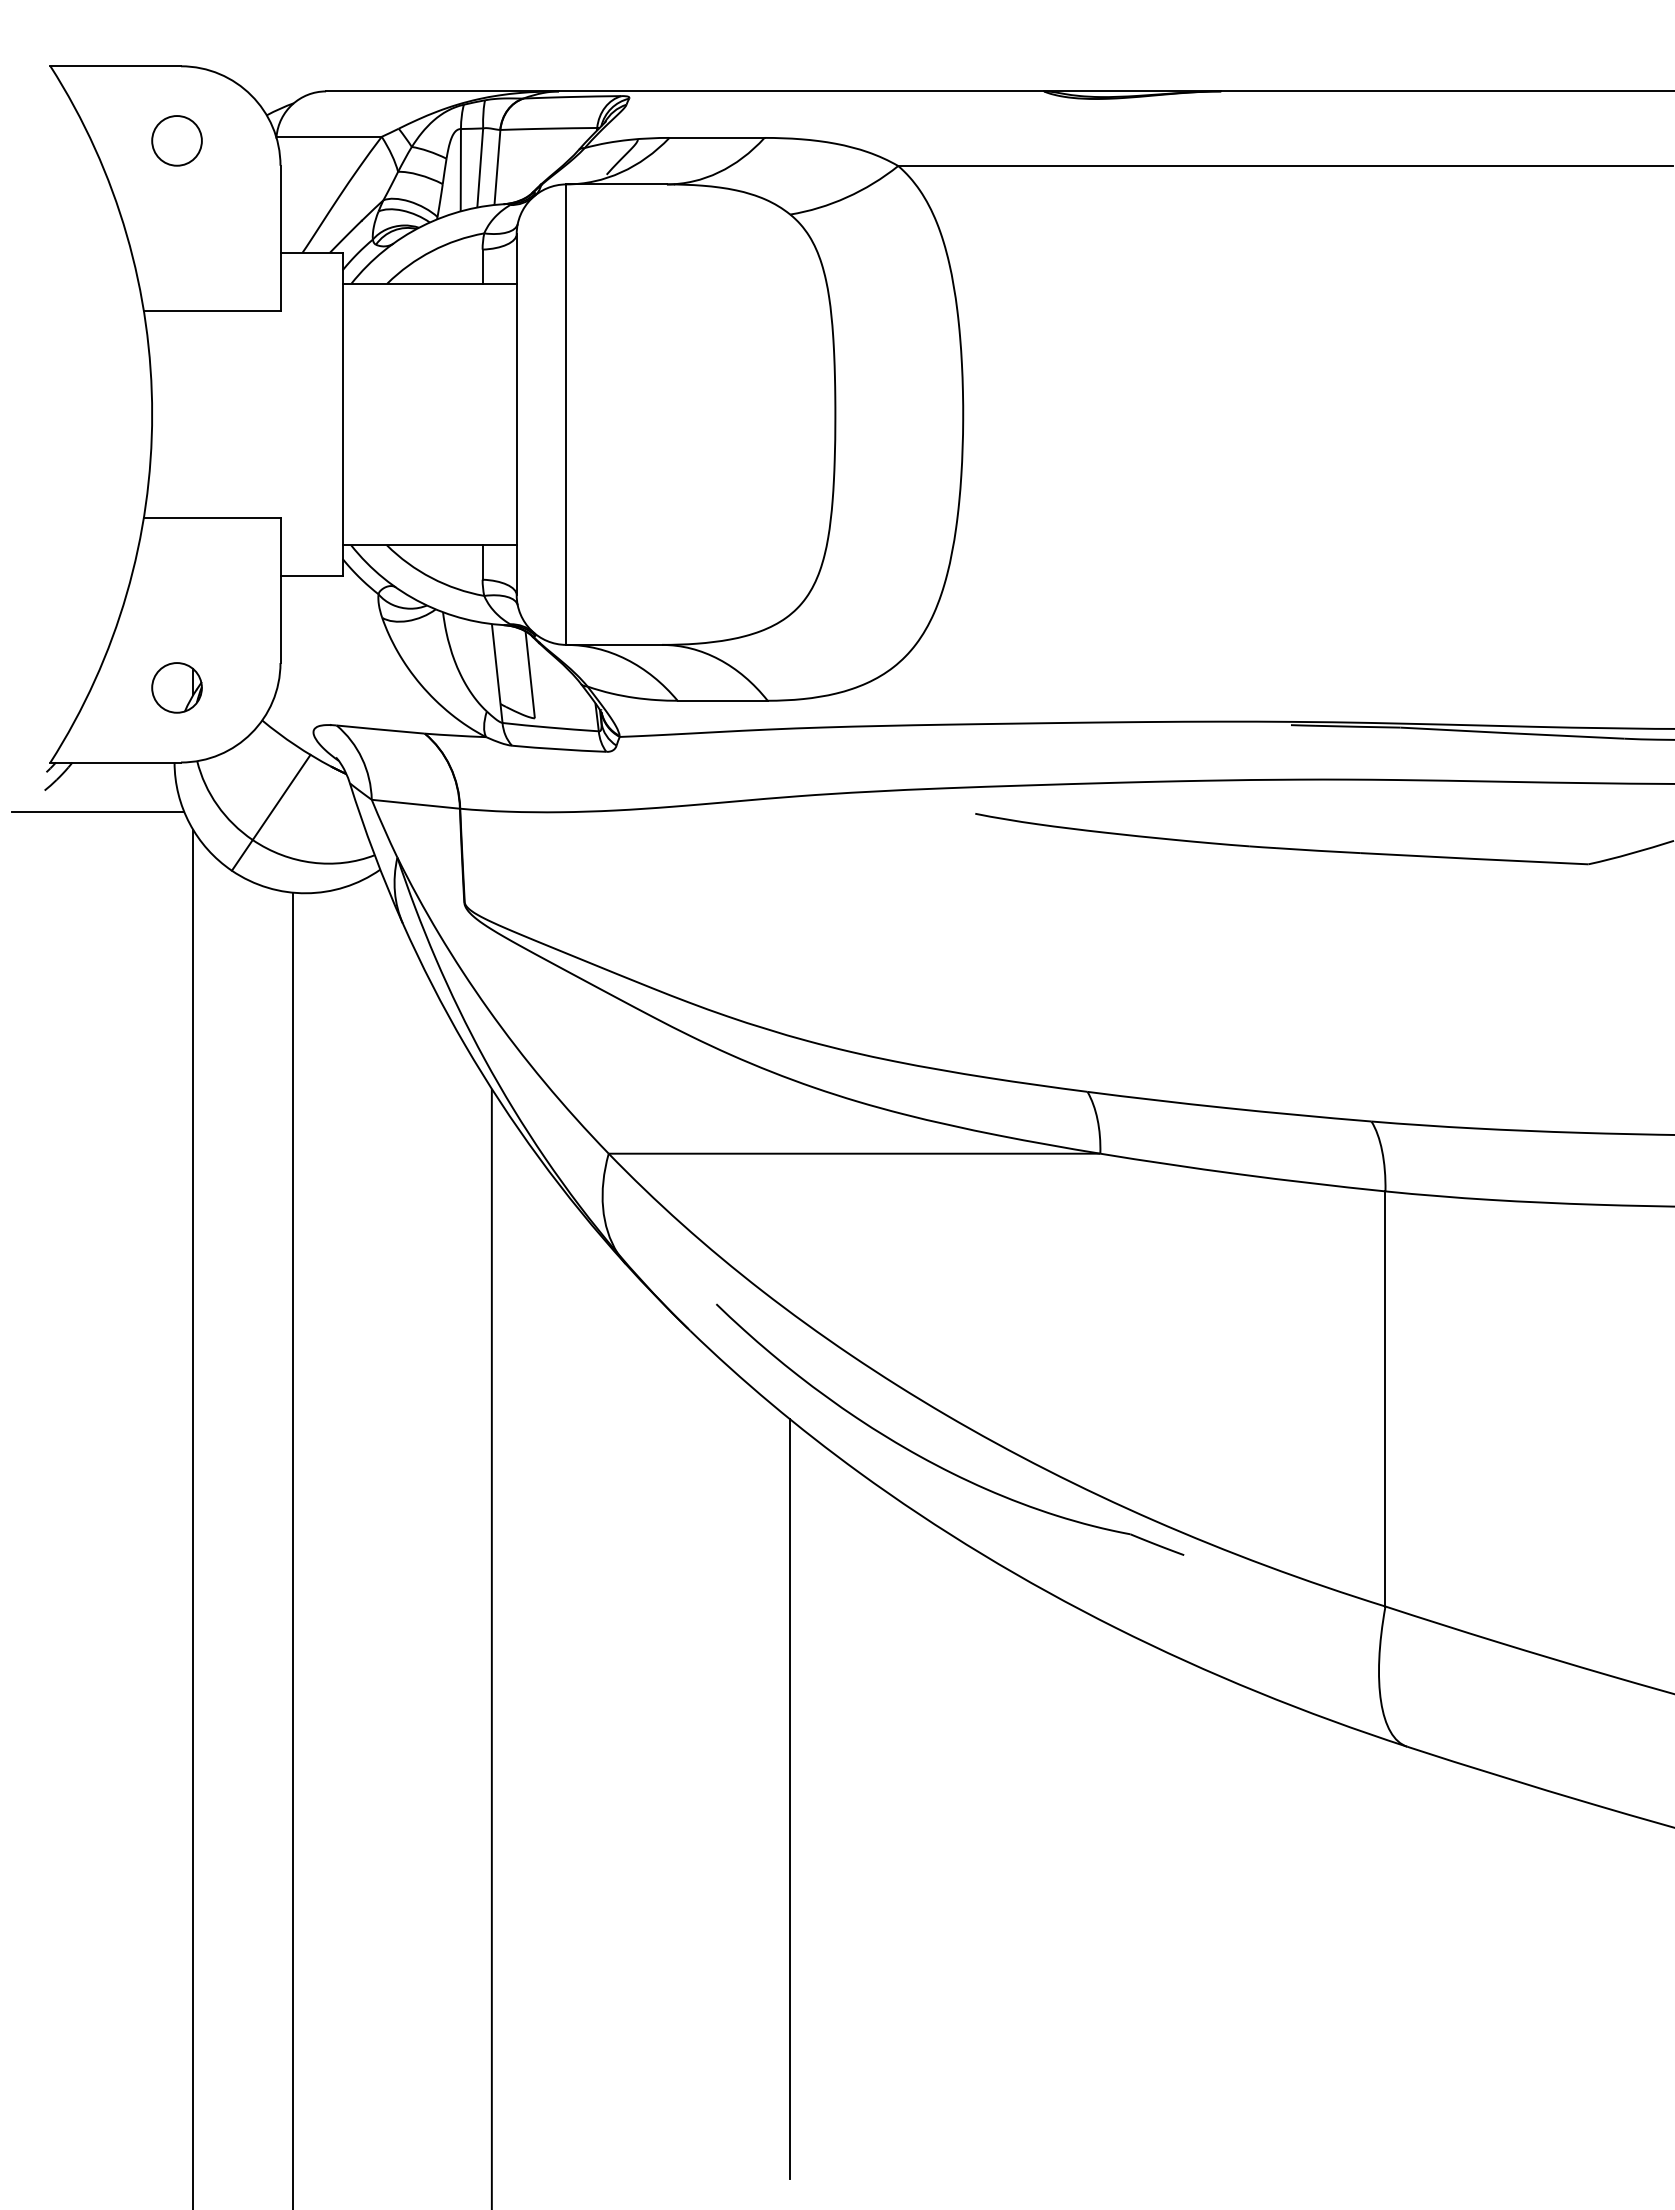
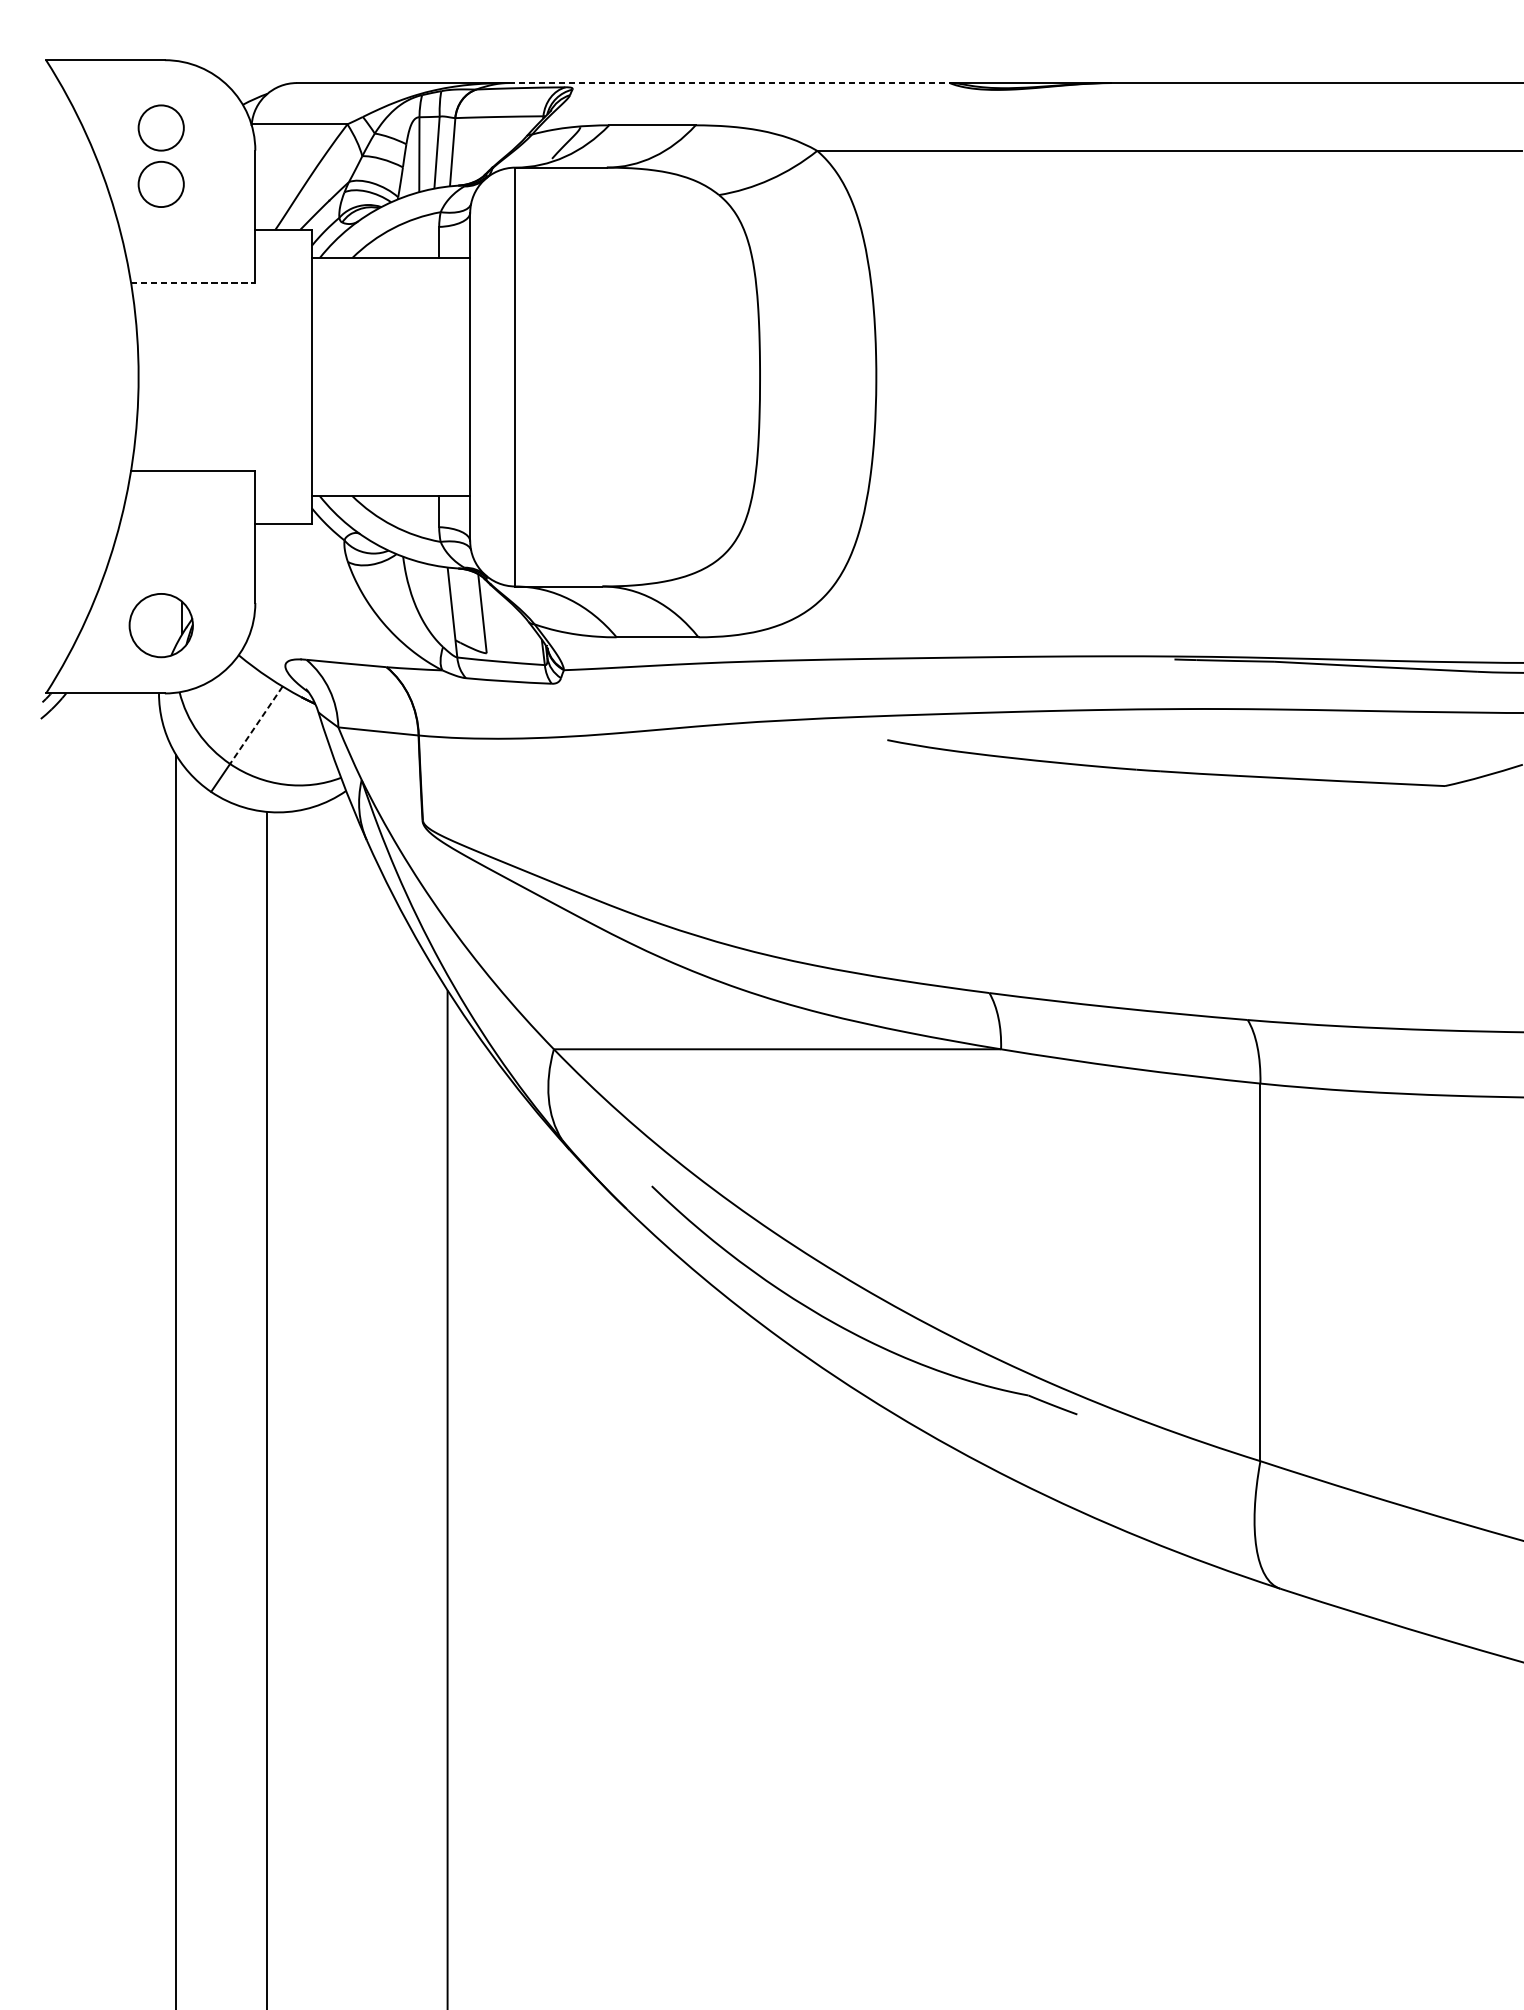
line: (801, 91) -> (729, 83), solid -> dashed
circle: (176, 202) -> (160, 184), added
line: (212, 311) -> (193, 283), solid -> dashed
part: (176, 687) -> (160, 625), size x1.4
line: (281, 797) -> (256, 725), solid -> dashed
line: (97, 812) -> (88, 738), removed
line: (790, 1799) -> (719, 1636), removed

